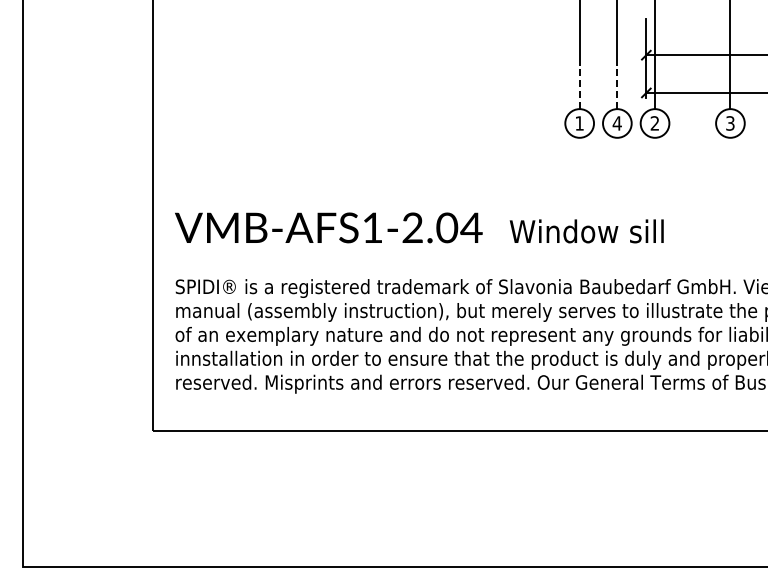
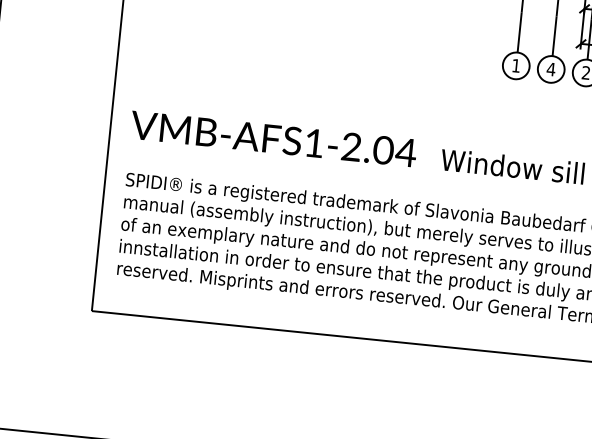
line: (579, 87) -> (519, 32), dashed -> solid
line: (617, 87) -> (554, 36), dashed -> solid

